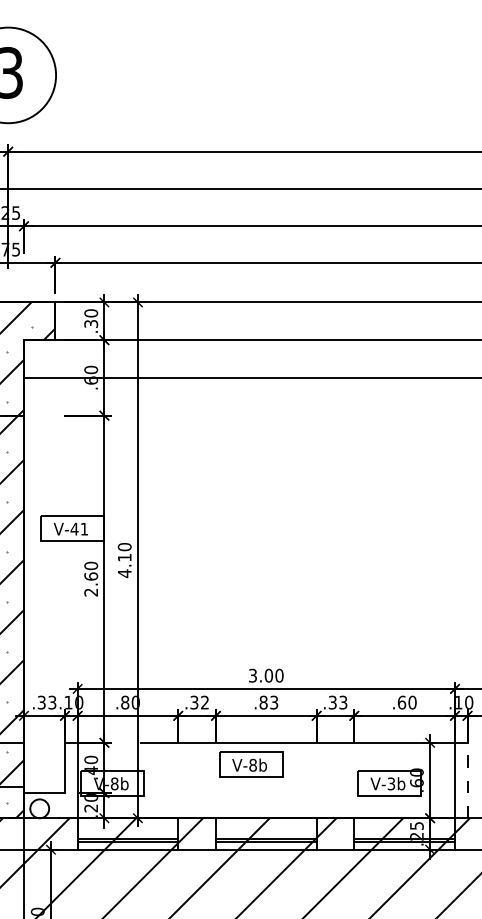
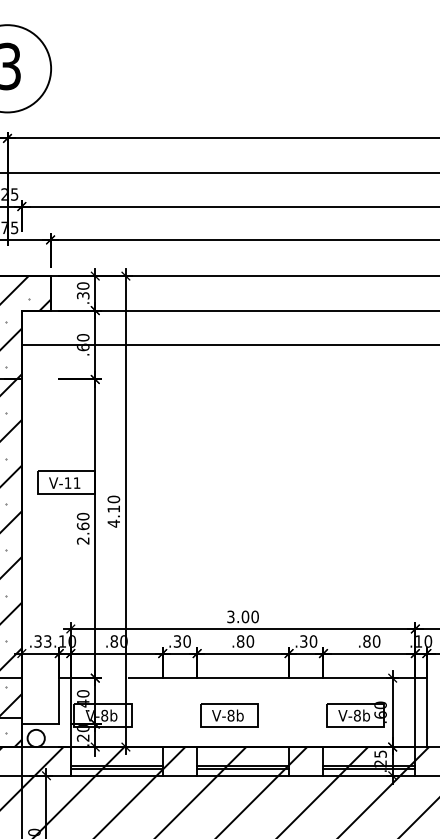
text: (73, 528) -> (67, 482), V-41 -> V-11
text: (204, 702) -> (186, 641), .32 -> .30
text: (274, 702) -> (250, 641), .83 -> .80
text: (343, 702) -> (313, 641), .33 -> .30
text: (401, 702) -> (366, 641), .60 -> .80
part: (251, 765) -> (229, 715), moved
line: (467, 780) -> (426, 712), dashed -> solid
text: (390, 783) -> (356, 715), V-3b -> V-8b

